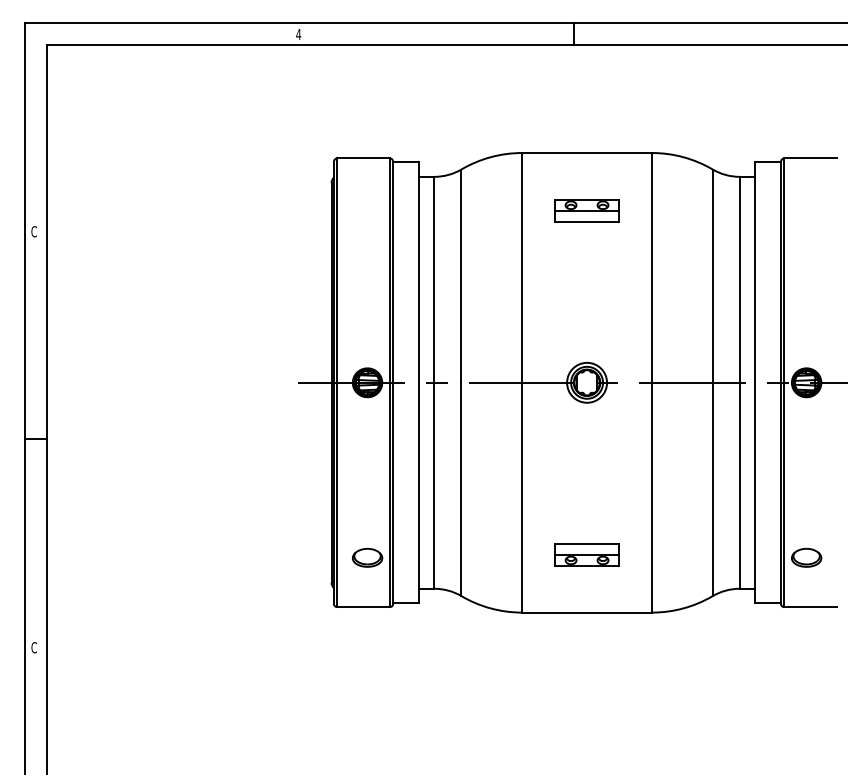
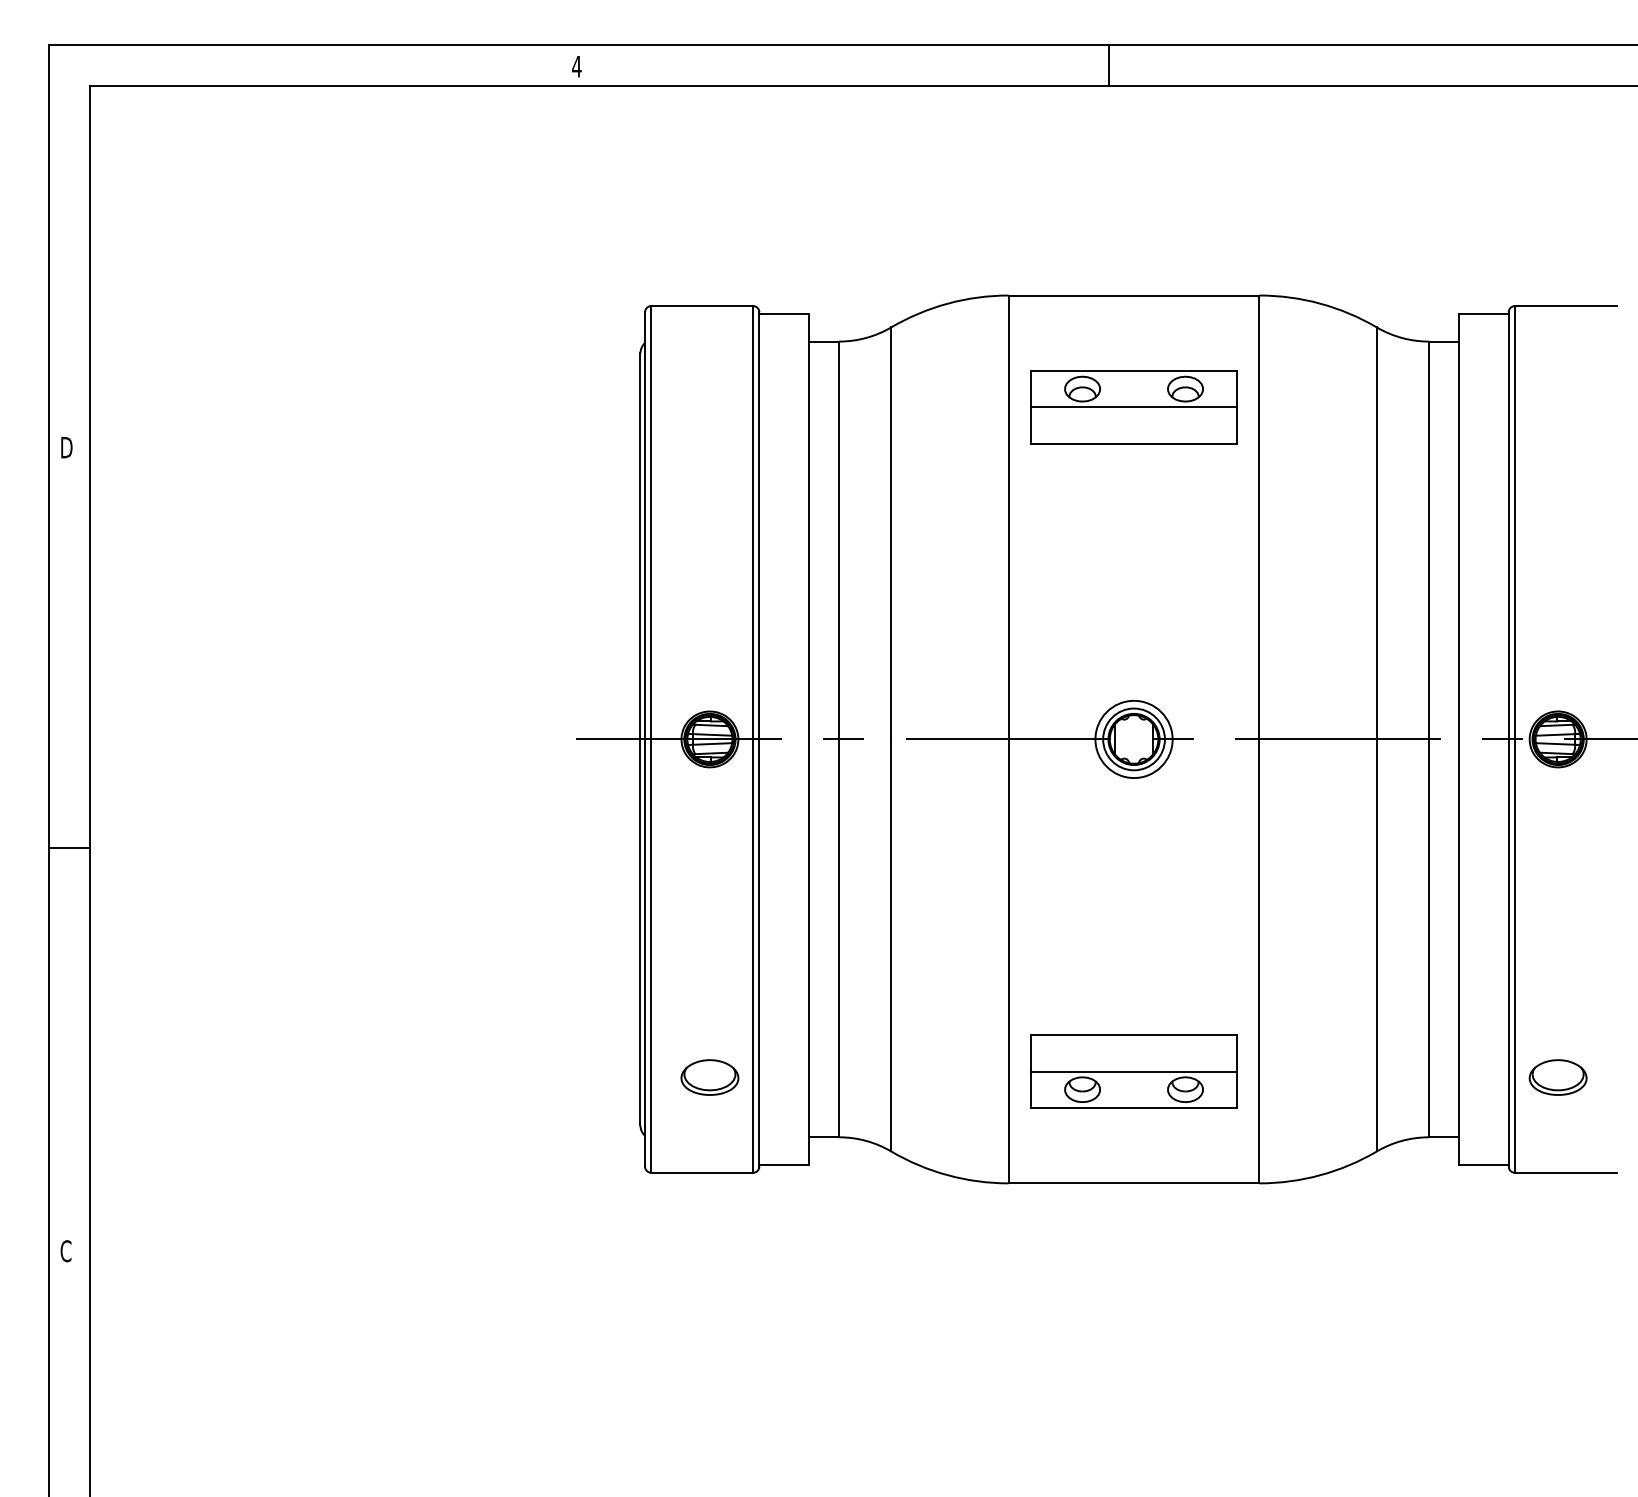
part: (586, 210) -> (1132, 406), size x1.67
text: (34, 231) -> (66, 447), C -> D
part: (586, 554) -> (1132, 1071), size x1.67

